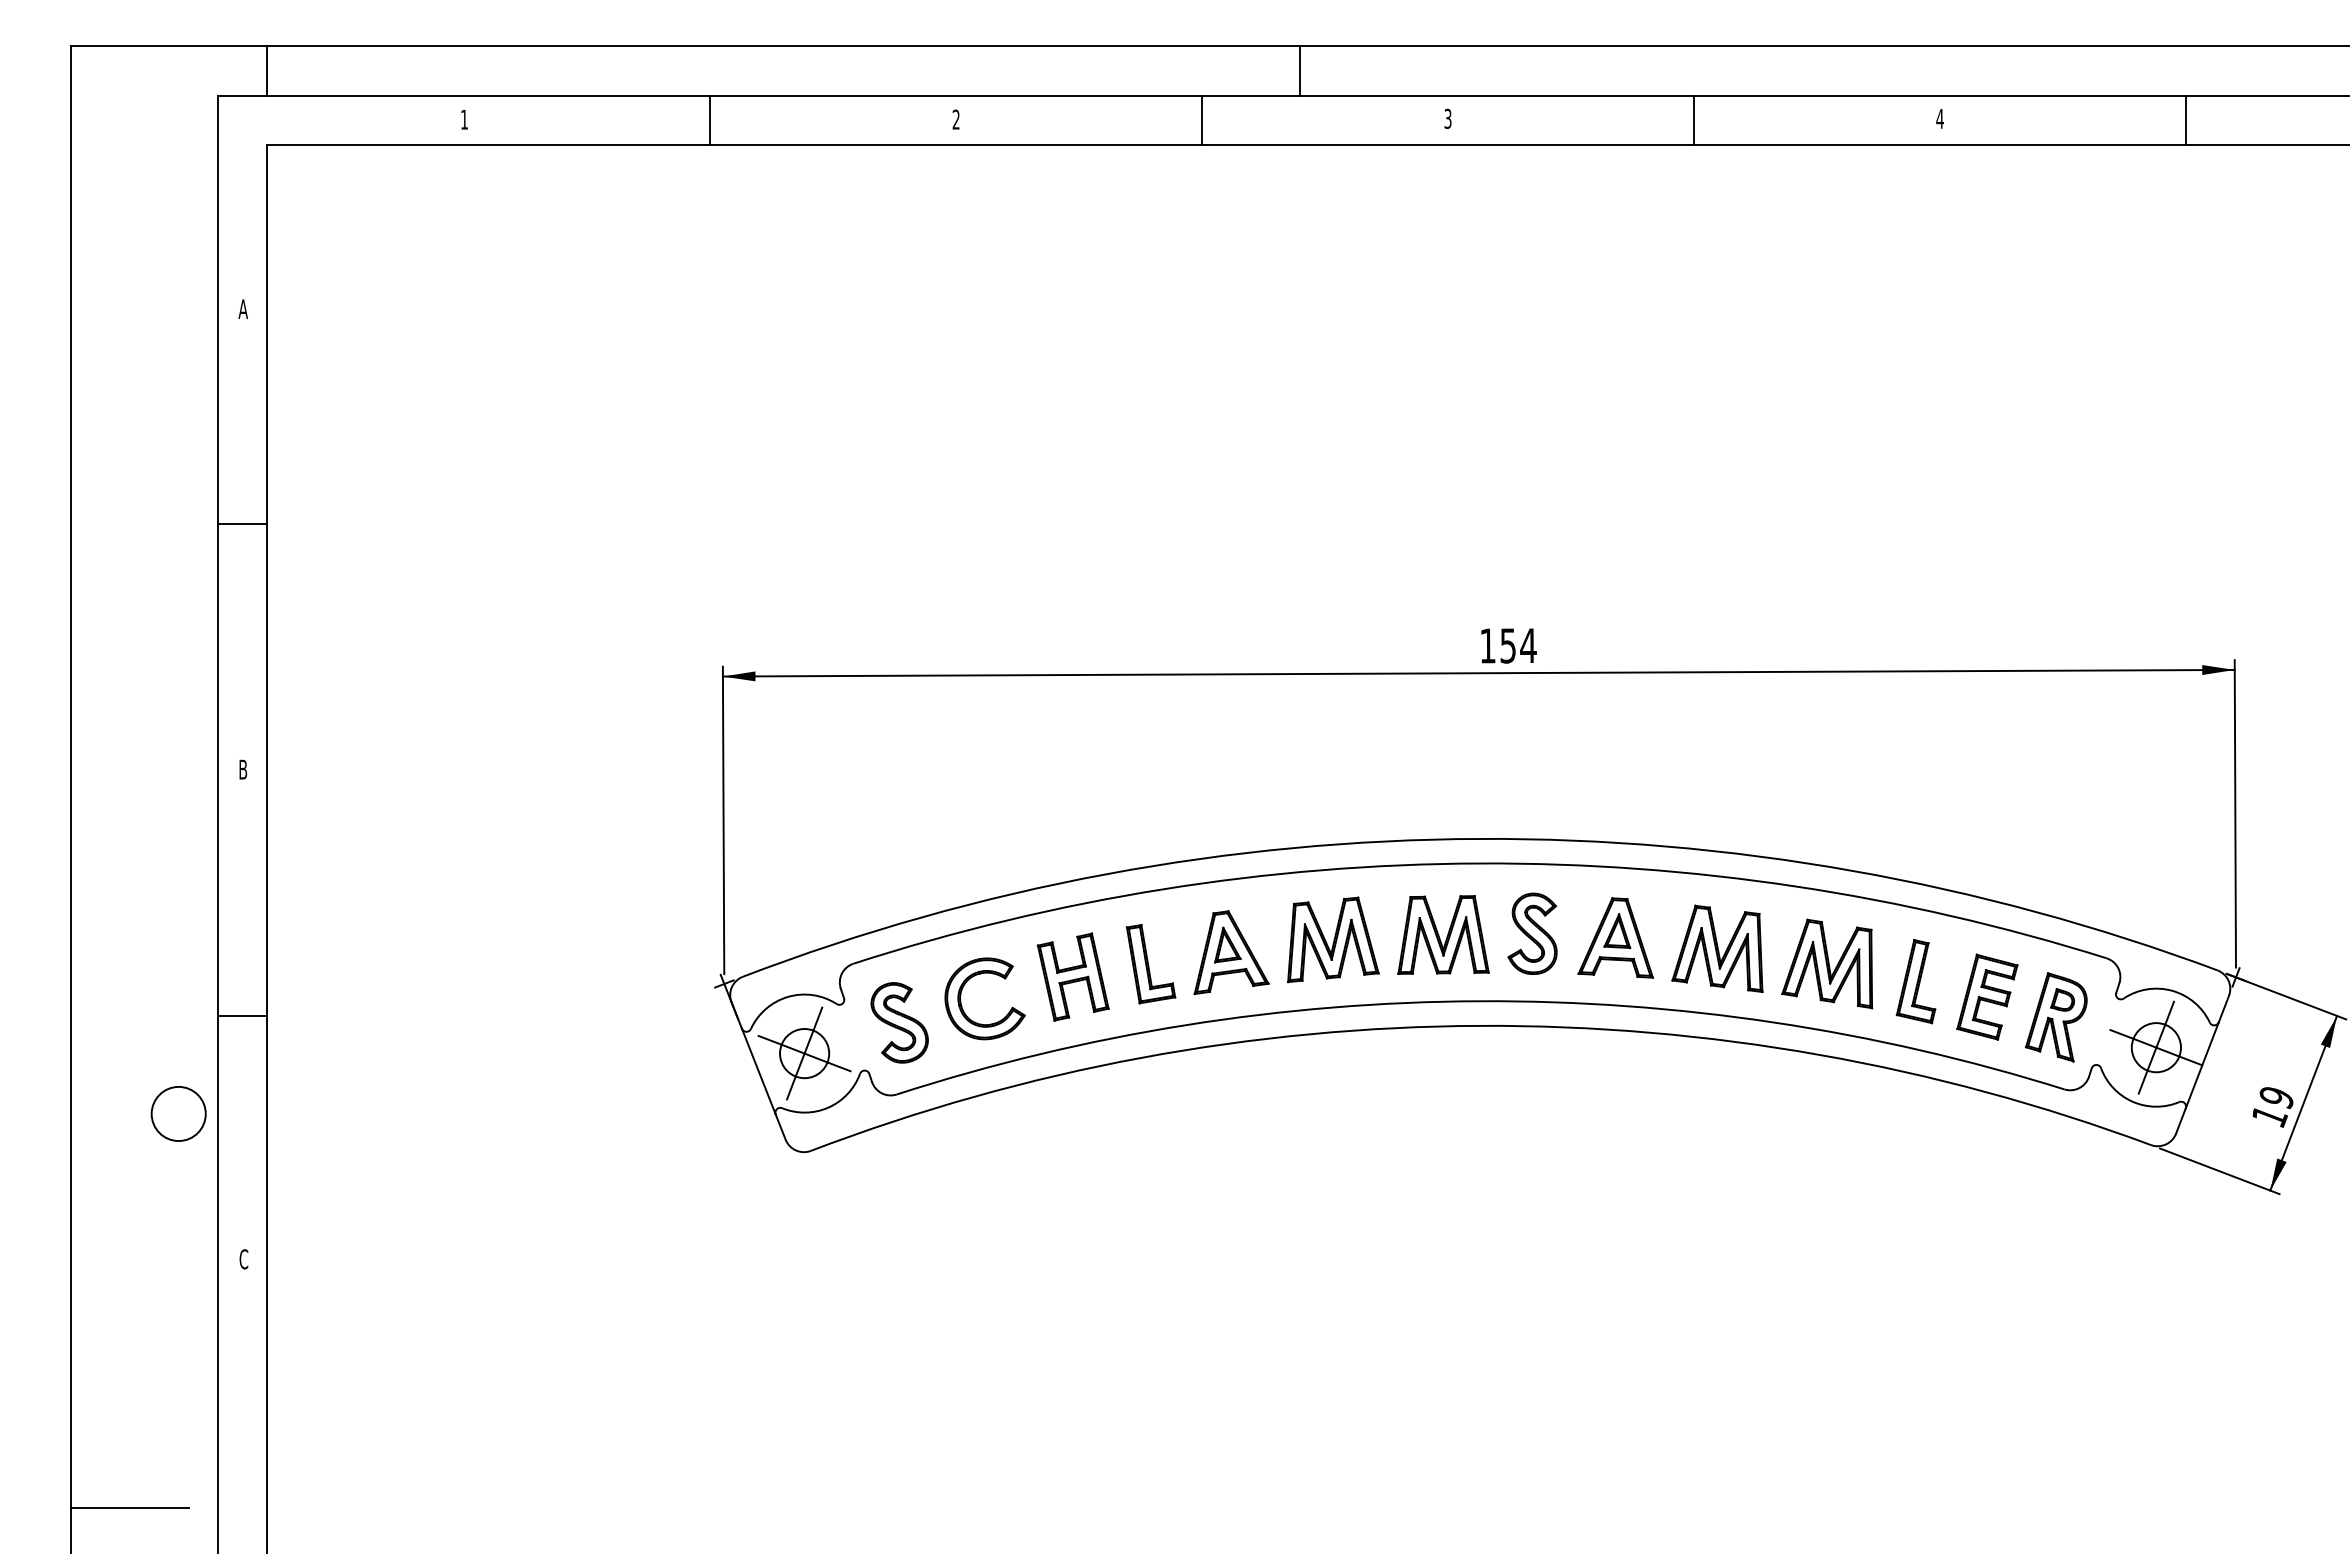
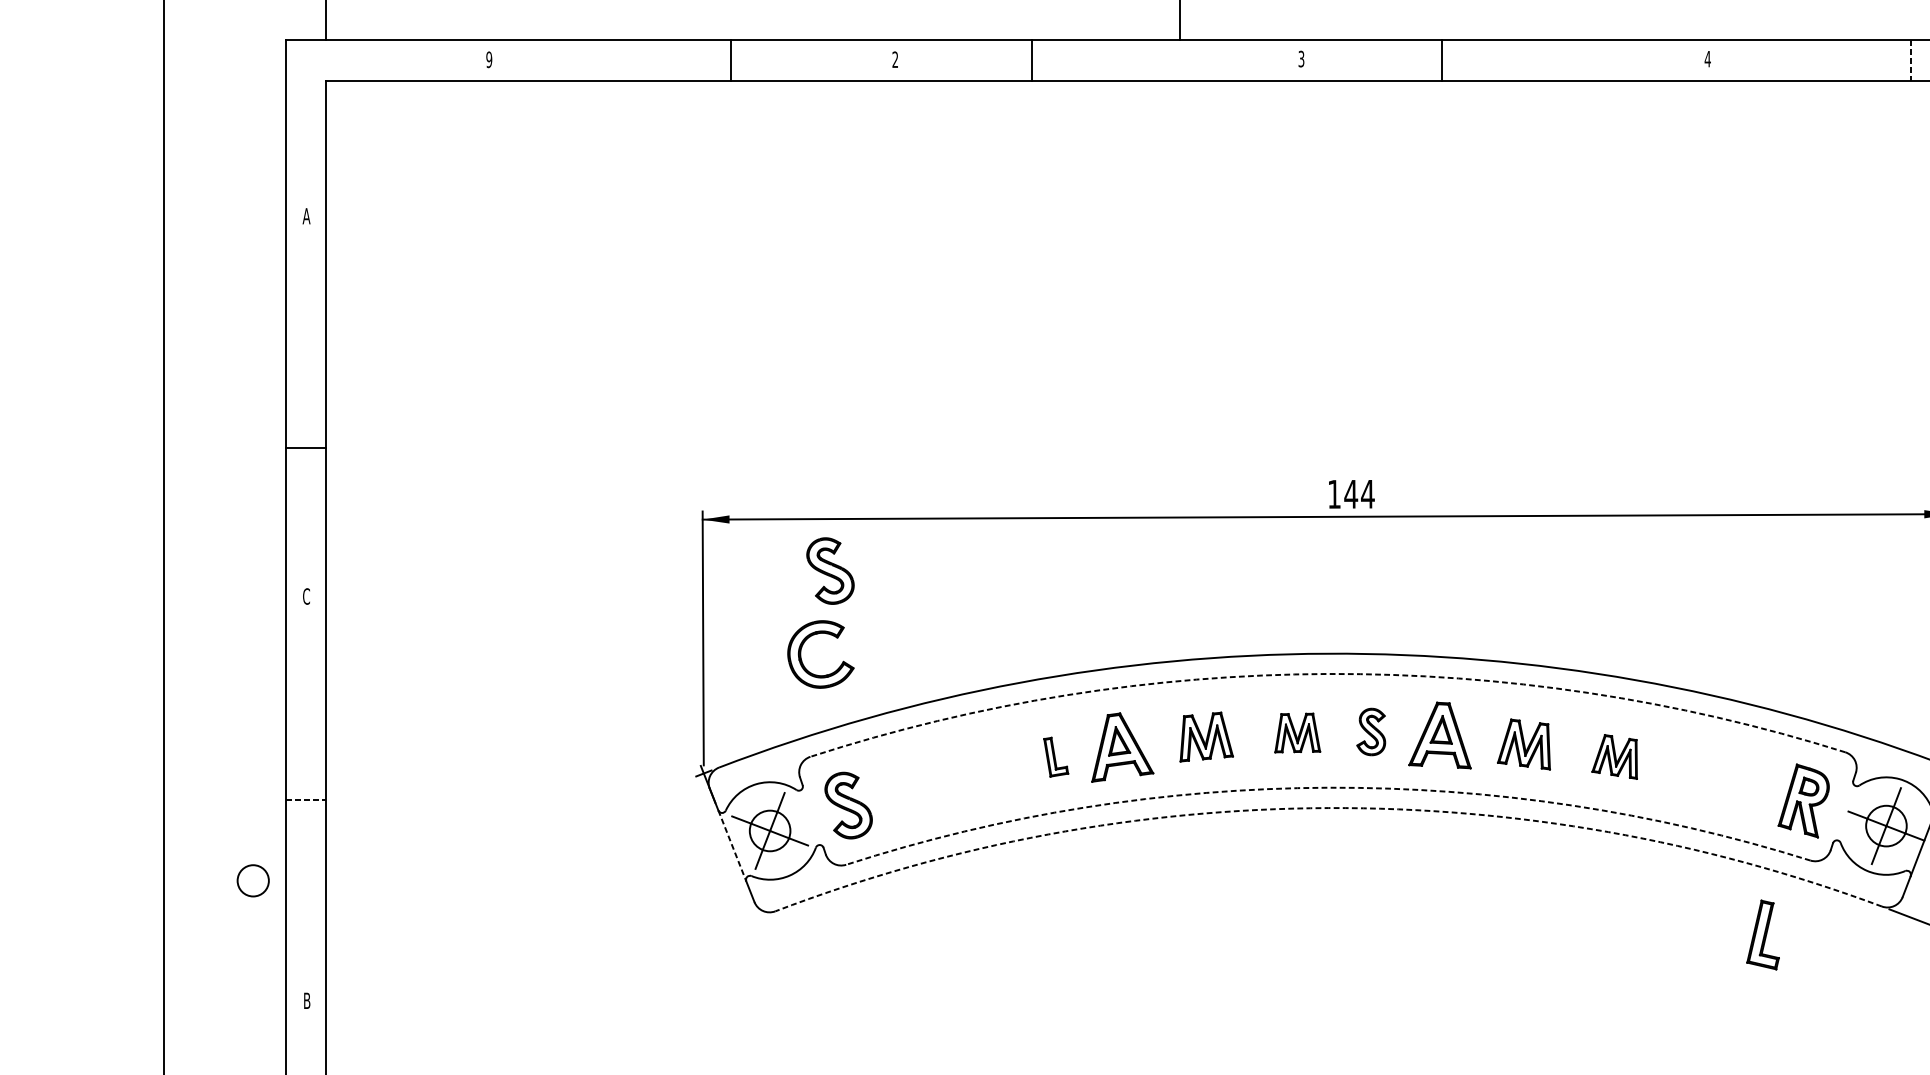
text: (464, 119) -> (489, 59), 1 -> 9
line: (710, 119) -> (731, 59), moved
line: (1201, 119) -> (1031, 59), moved
line: (1693, 119) -> (1441, 59), moved
line: (2185, 120) -> (1910, 60), solid -> dashed
line: (242, 523) -> (305, 447), moved
text: (1507, 645) -> (1350, 493), 154 -> 144
part: (877, 738) -> (830, 570), added
text: (242, 769) -> (305, 596), B -> C
arc: (1479, 863) -> (1327, 674), solid -> dashed
part: (1532, 933) -> (1371, 731), size x0.7
part: (1443, 934) -> (1297, 732), size x0.6
part: (1333, 939) -> (1206, 736), size x0.7
part: (1717, 948) -> (1523, 744), size x0.7
part: (1827, 963) -> (1614, 756), size x0.6
part: (1150, 964) -> (1055, 757), size x0.6
part: (1072, 976) -> (991, 767), removed
part: (1915, 981) -> (1762, 934), moved
part: (1987, 996) -> (1746, 783), removed
part: (961, 1000) -> (801, 655), moved
arc: (1480, 1001) -> (1328, 787), solid -> dashed
line: (242, 1015) -> (305, 799), solid -> dashed
arc: (1480, 1025) -> (1328, 807), solid -> dashed
line: (759, 1072) -> (732, 846), solid -> dashed
circle: (178, 1113) -> (253, 880), size x0.7
text: (243, 1259) -> (306, 1001), C -> B

